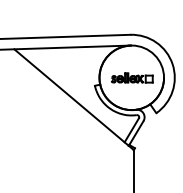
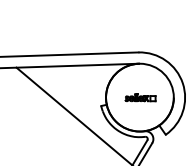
part: (132, 77) -> (140, 97), size x0.7

